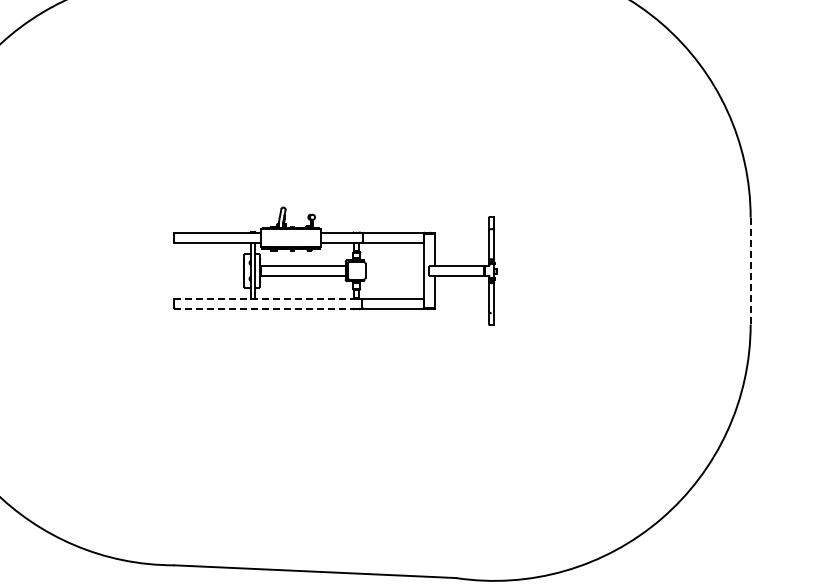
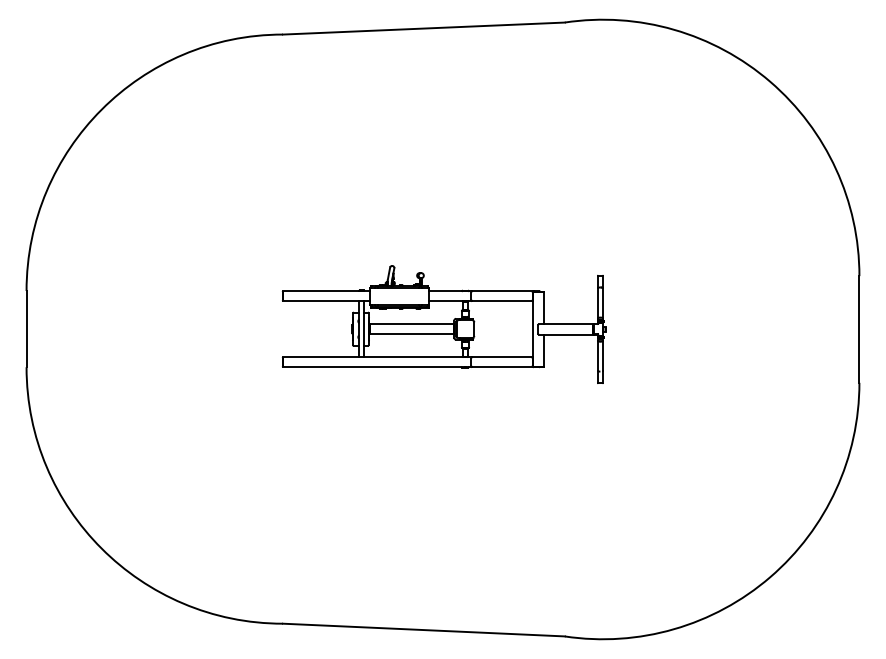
line: (750, 271) -> (859, 329), dashed -> solid
line: (264, 299) -> (373, 357), dashed -> solid
line: (264, 309) -> (373, 367), dashed -> solid

